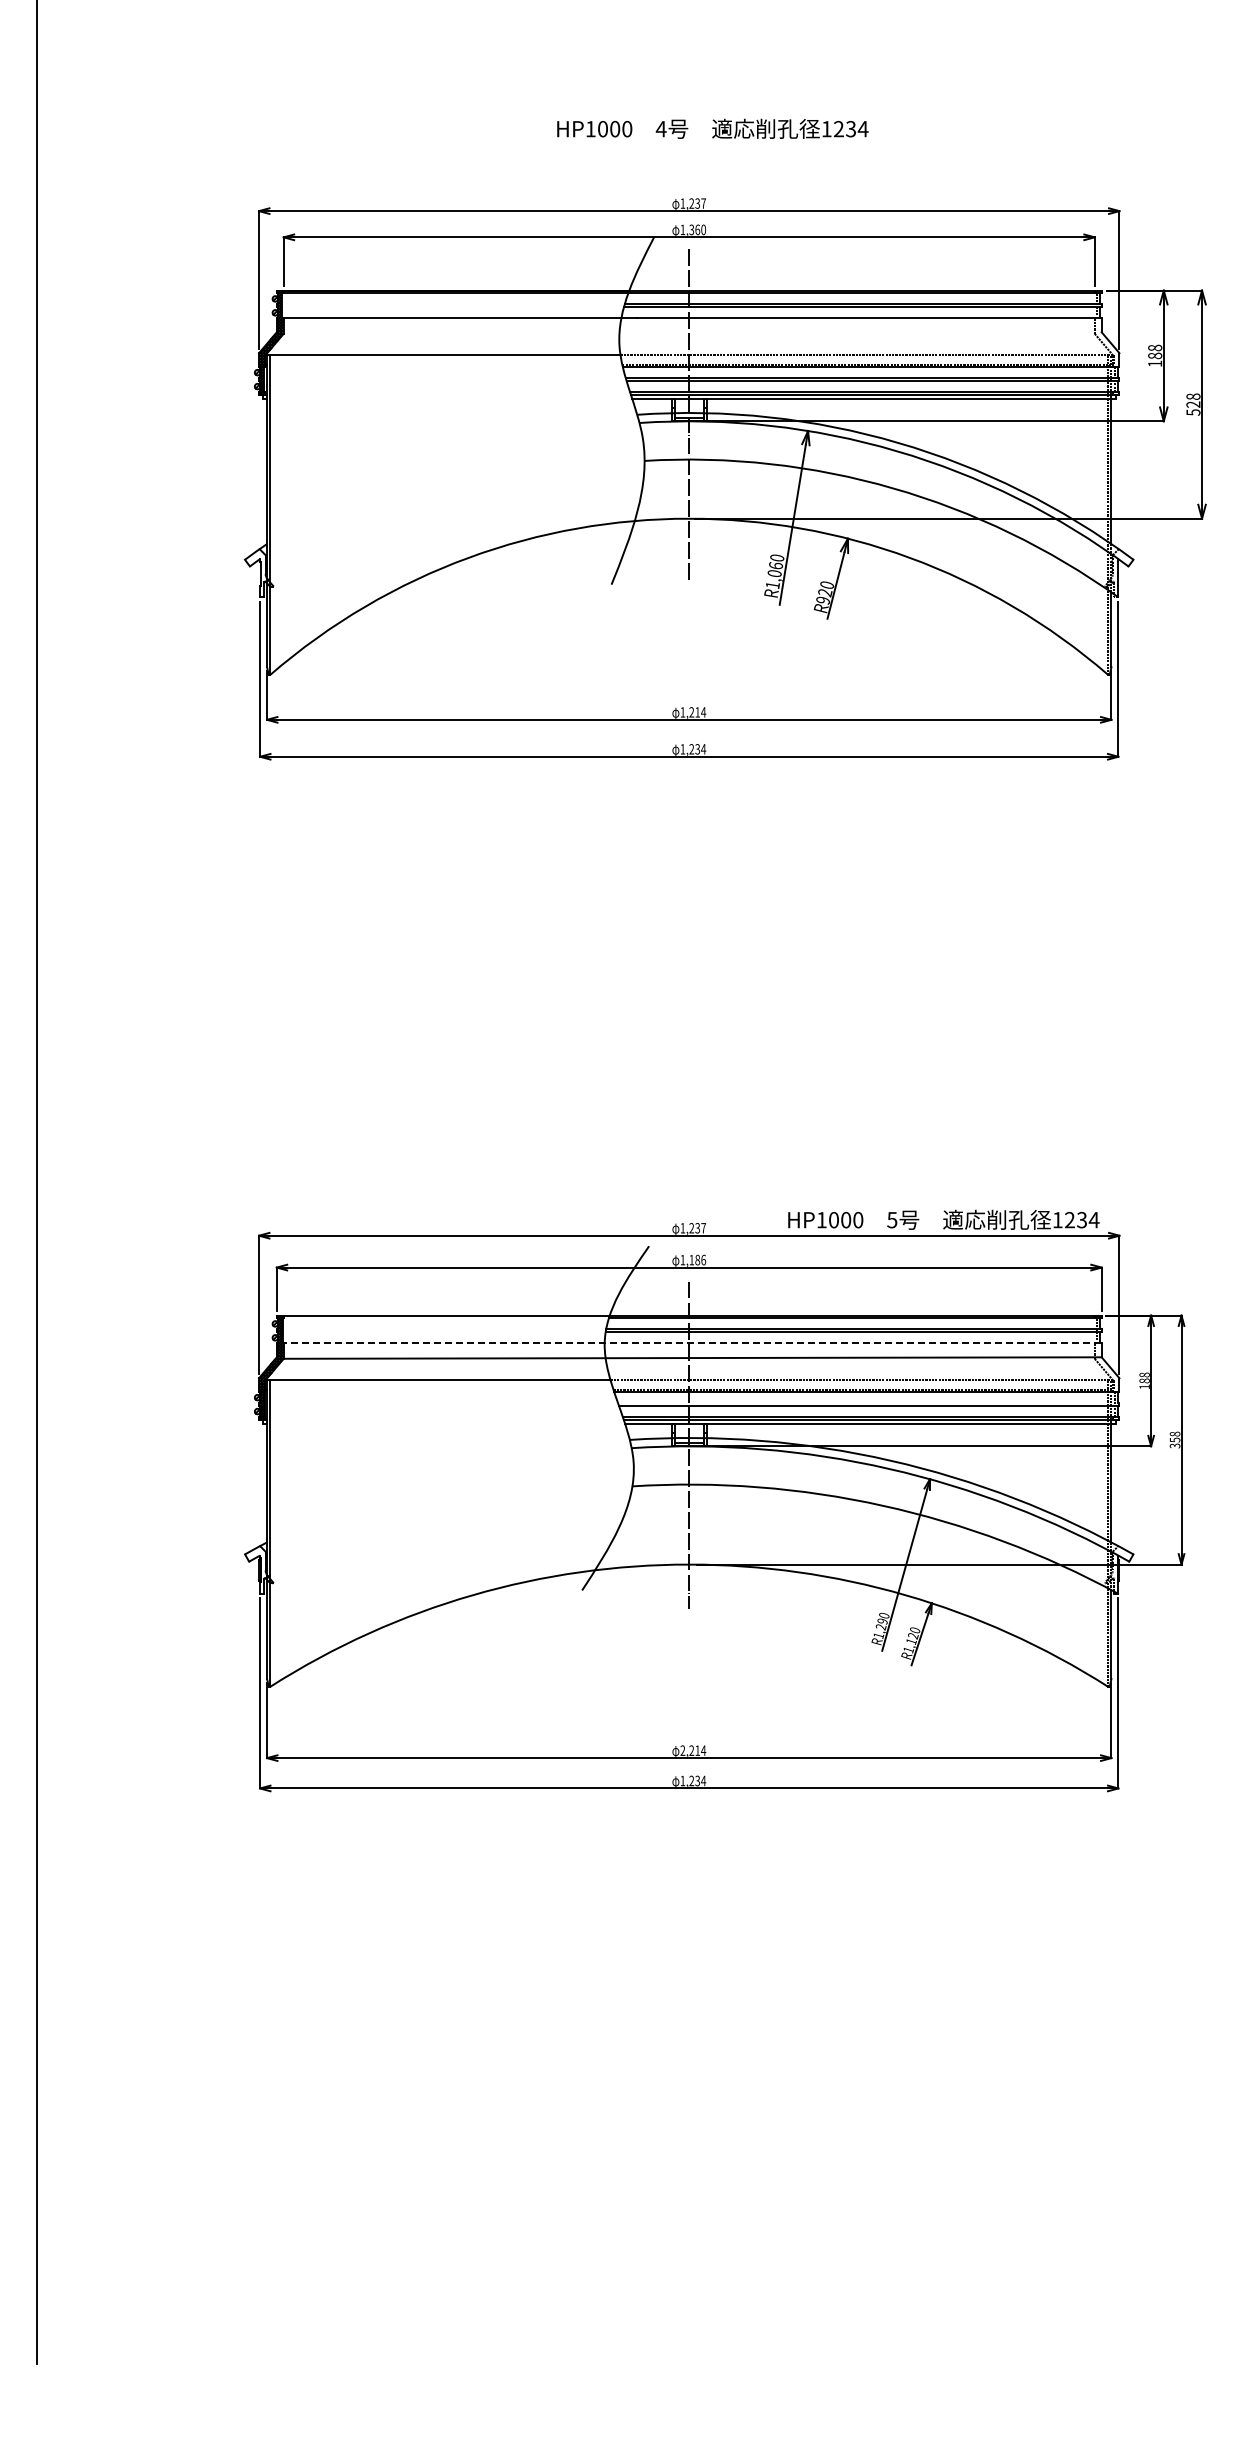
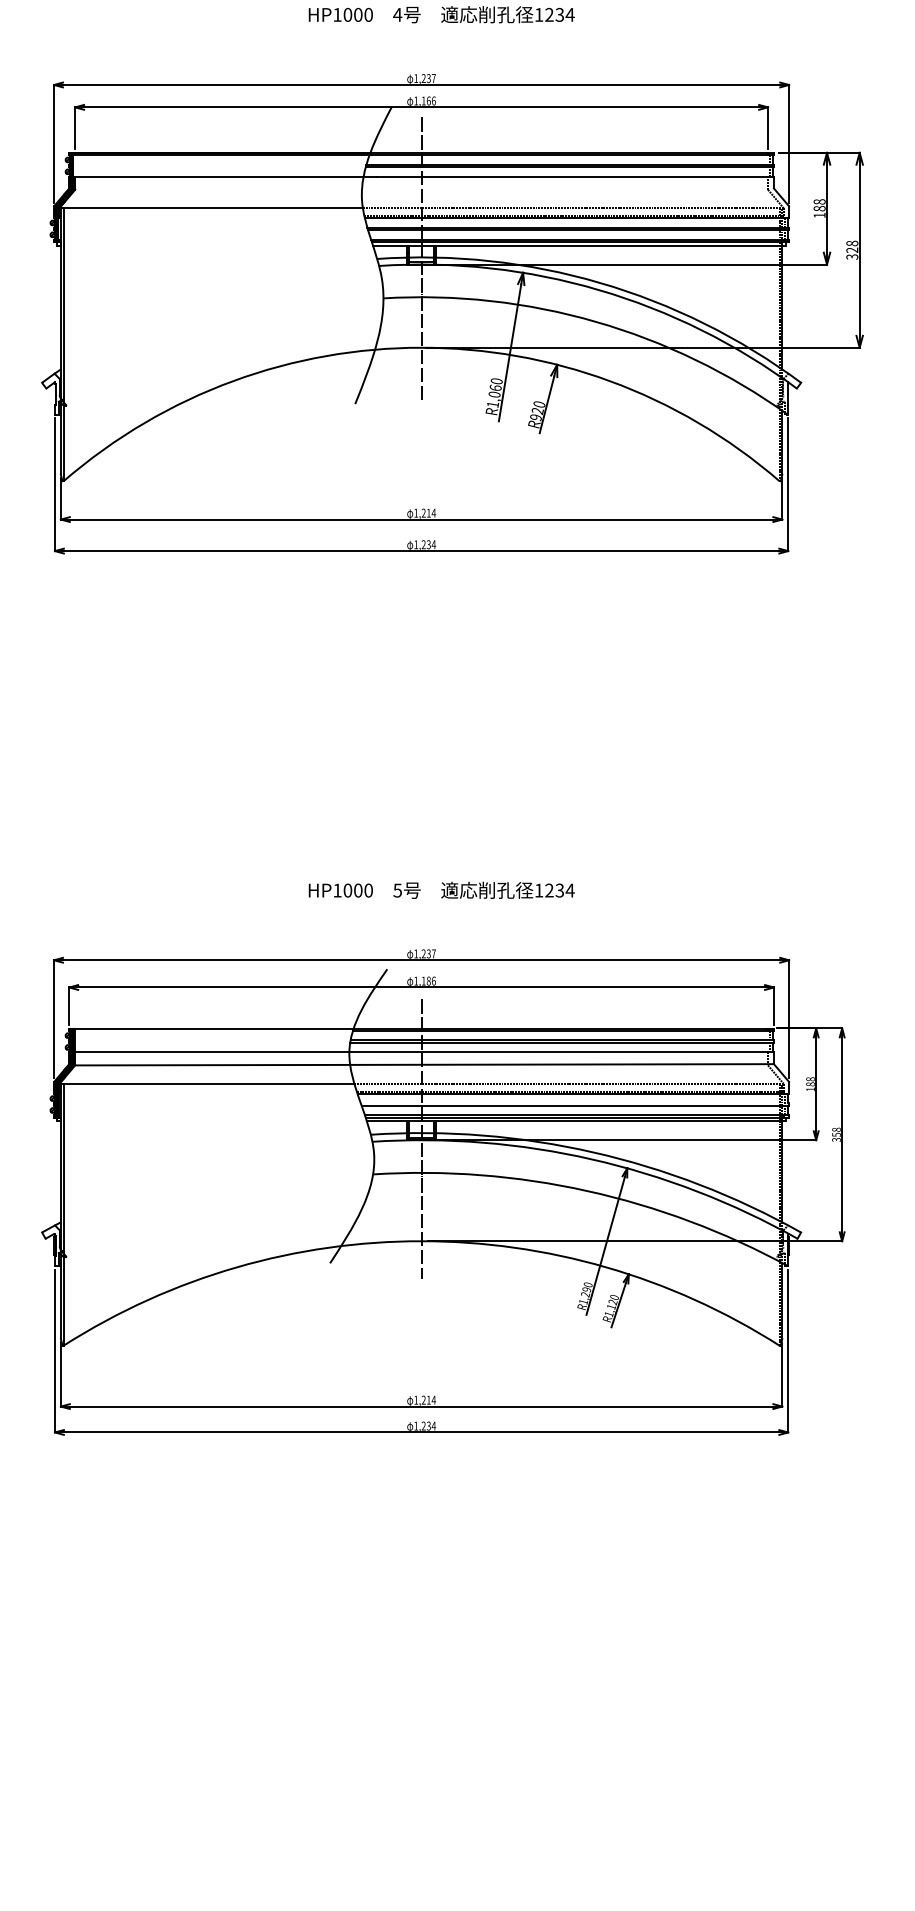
text: (697, 229) -> (428, 100), 1,360 -> 1,166
text: (1192, 412) -> (851, 257), 528 -> 328
text: (943, 1219) -> (441, 890), moved
line: (692, 1343) -> (424, 1052), dashed -> solid
text: (682, 1750) -> (415, 1400), 2,214 -> 1,214

